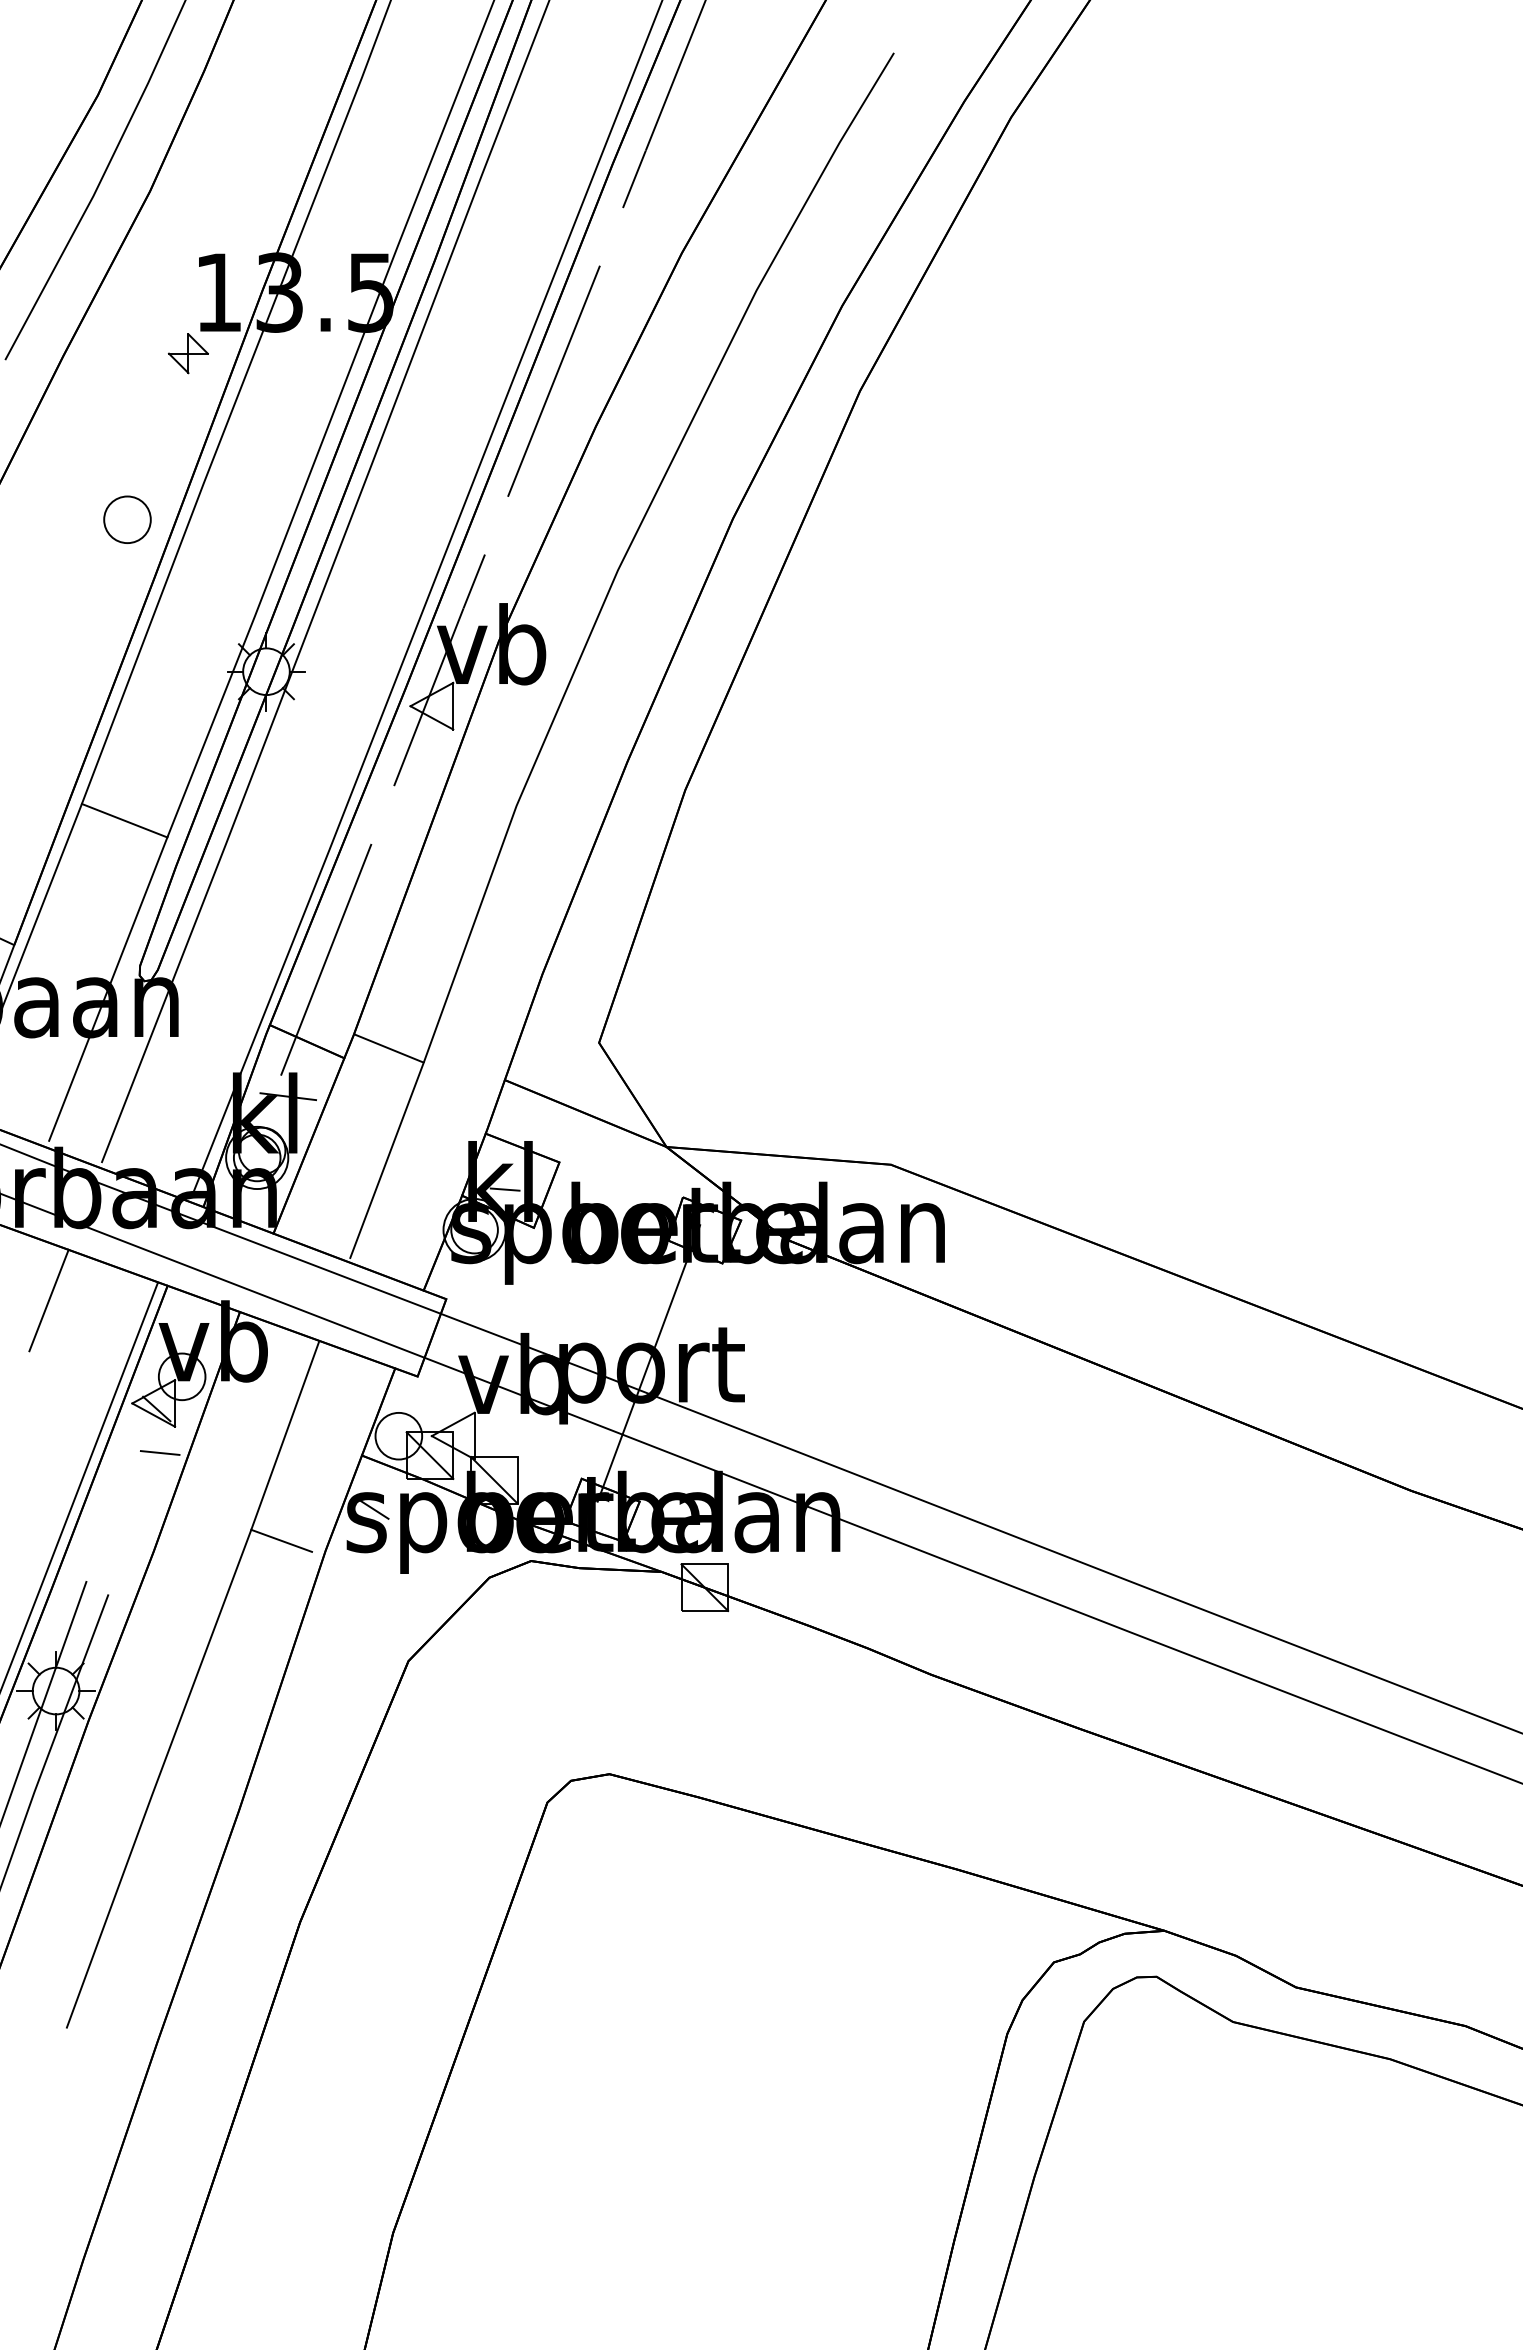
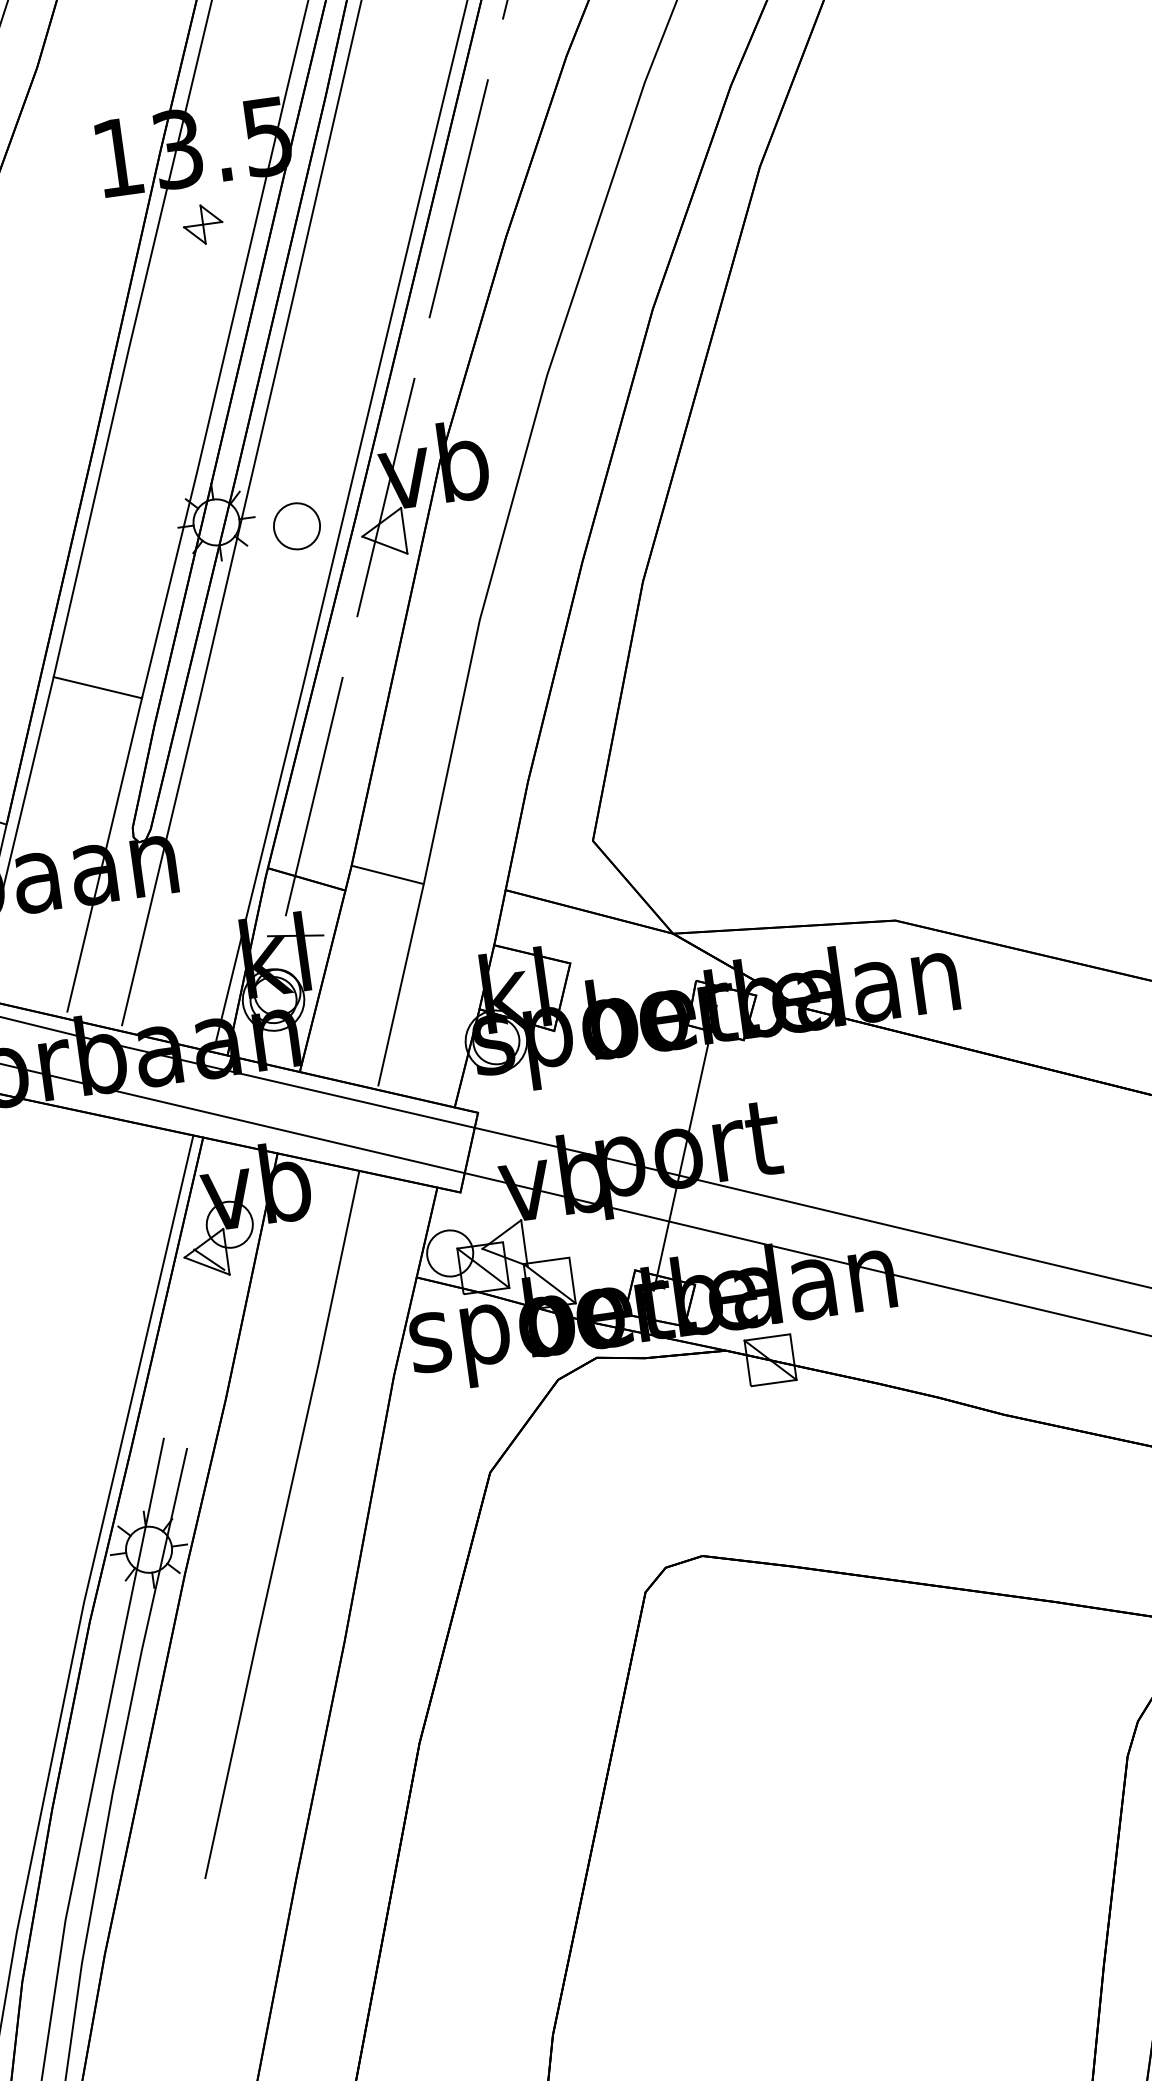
part: (188, 353) -> (203, 224), moved
part: (127, 519) -> (296, 526), moved
line: (504, 1189) -> (520, 997), removed
line: (48, 1300) -> (88, 1168), removed
line: (159, 1452) -> (217, 1301), removed
line: (374, 1509) -> (436, 1328), removed
line: (281, 1540) -> (349, 1371), removed

